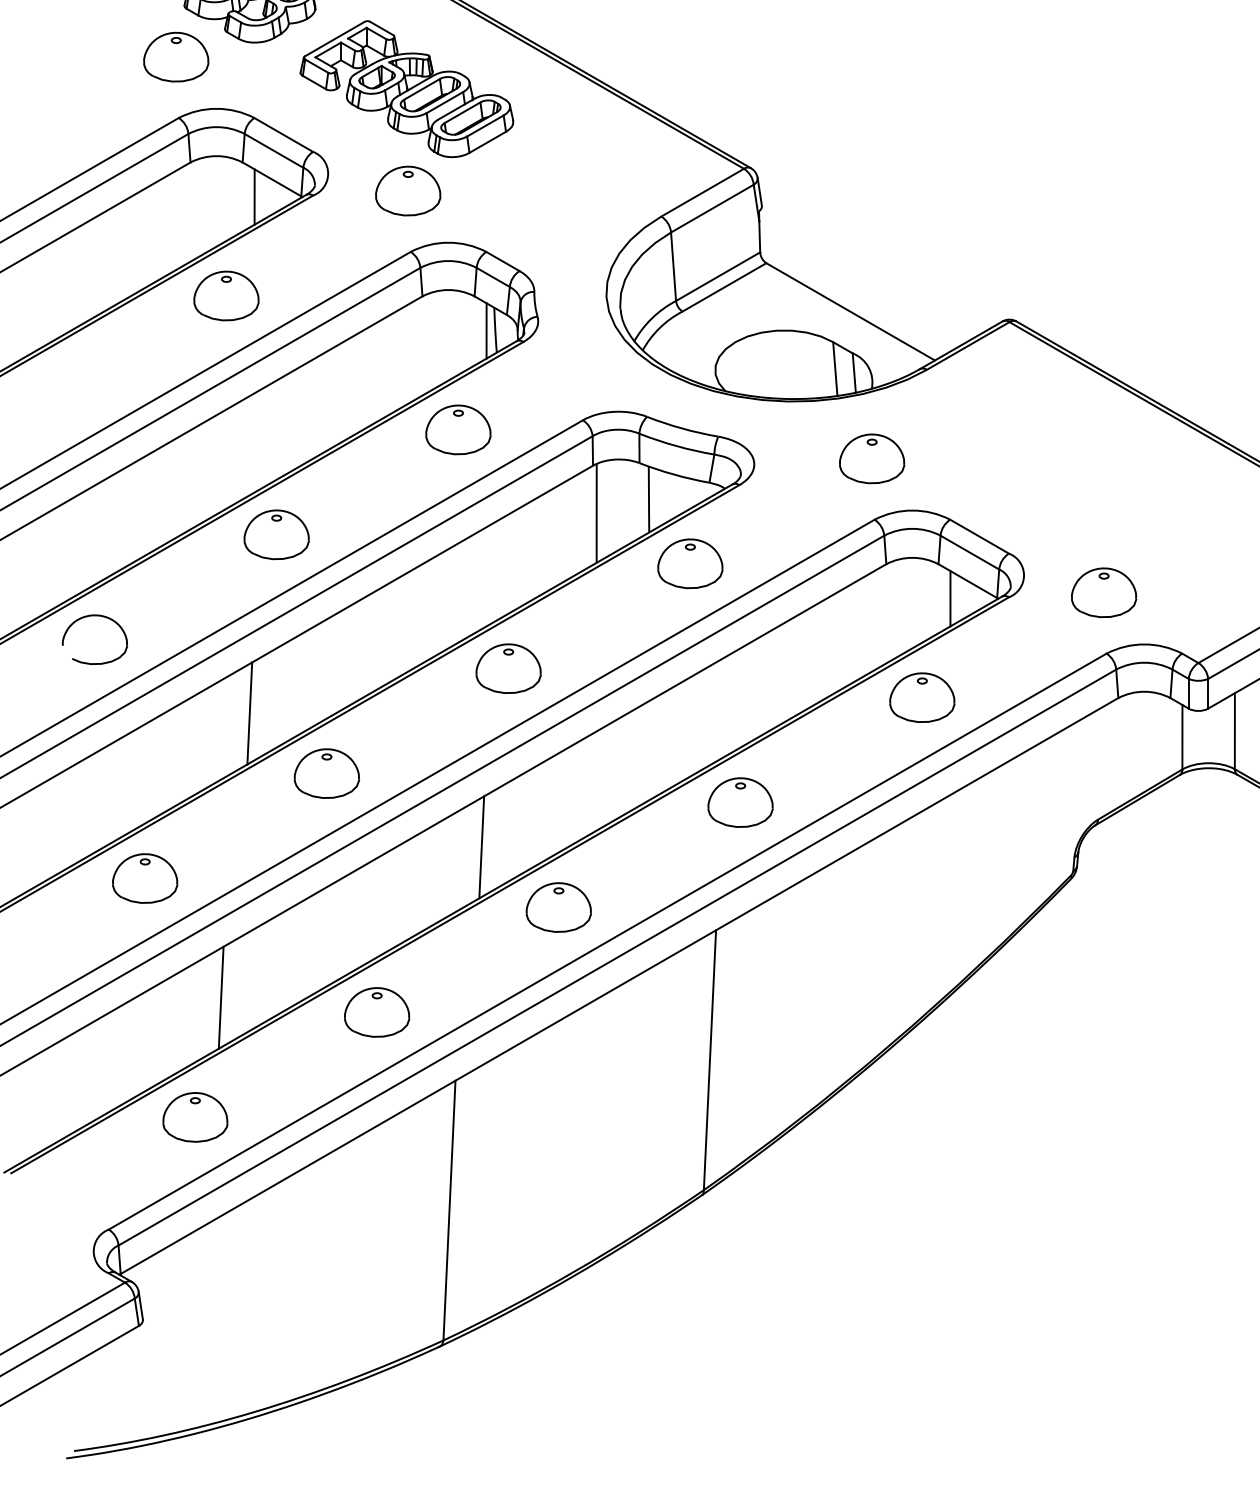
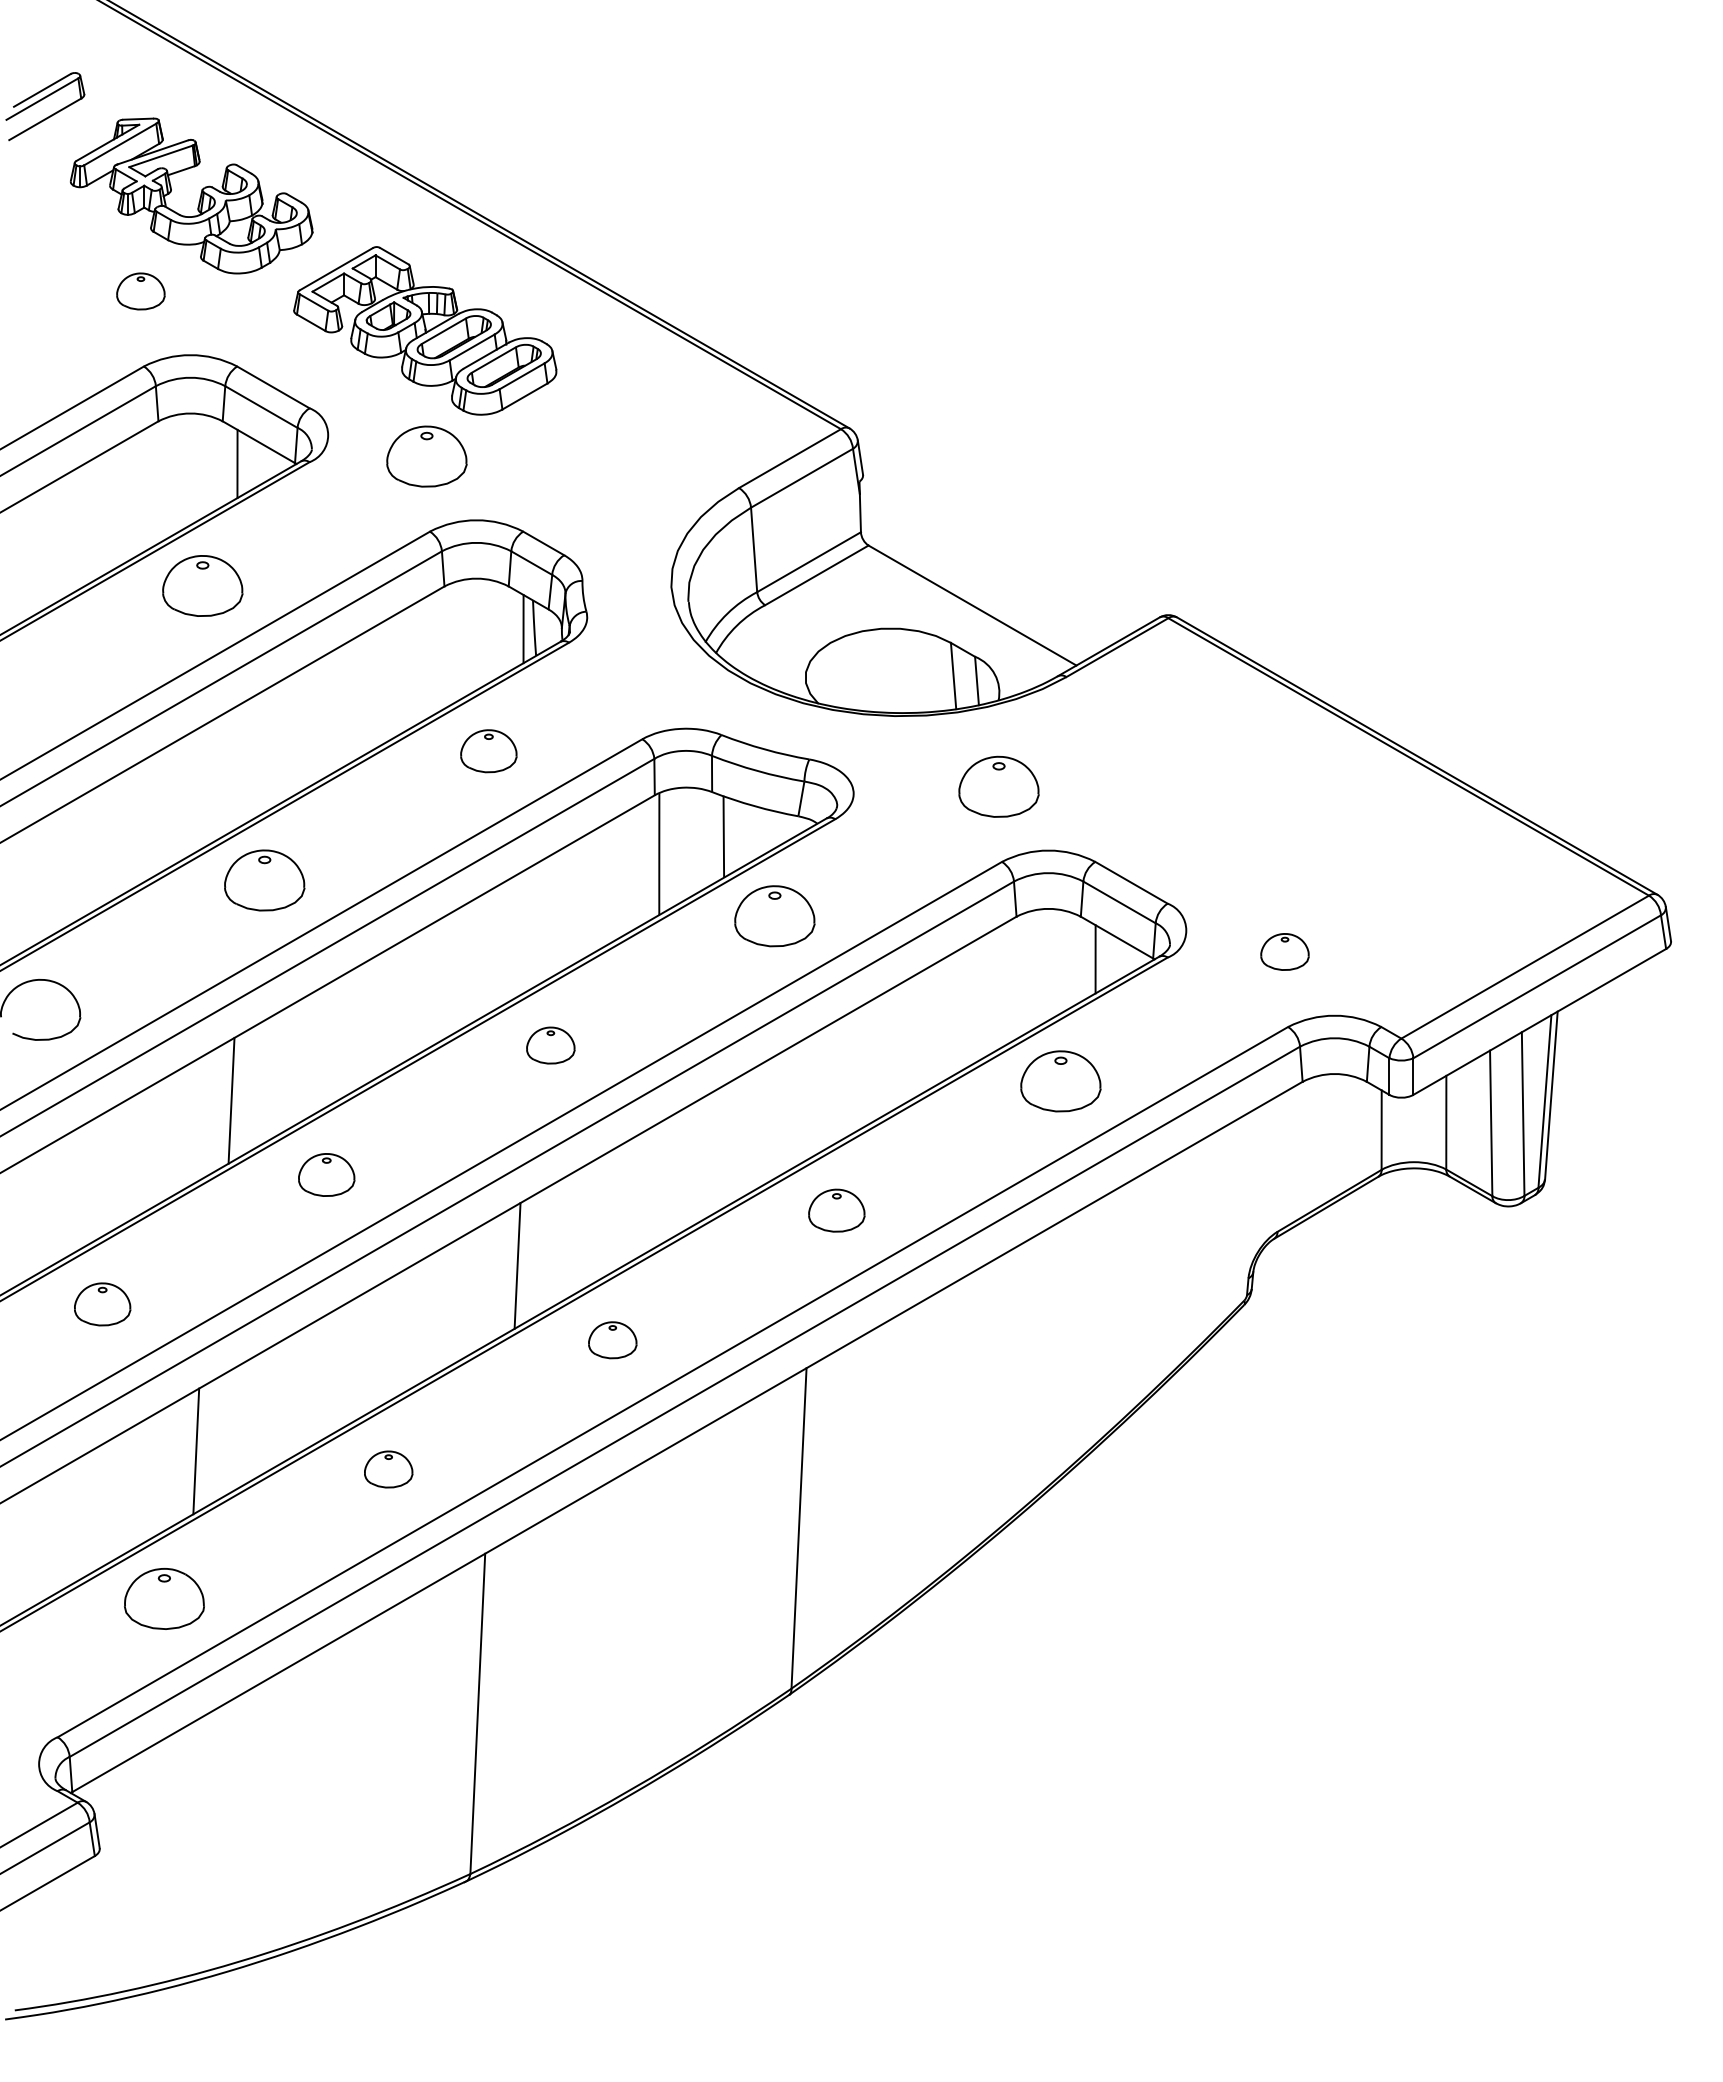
part: (175, 57) -> (140, 291), size x0.6
part: (458, 430) -> (488, 751), size x0.7
part: (1103, 592) -> (1284, 951), size x0.6
part: (508, 668) -> (550, 1045), size x0.6
part: (326, 773) -> (326, 1174), size x0.7
part: (740, 802) -> (836, 1210), size x0.7
part: (145, 878) -> (102, 1304), size x0.7
part: (558, 907) -> (612, 1340), size x0.6
part: (377, 1012) -> (388, 1469), size x0.6

